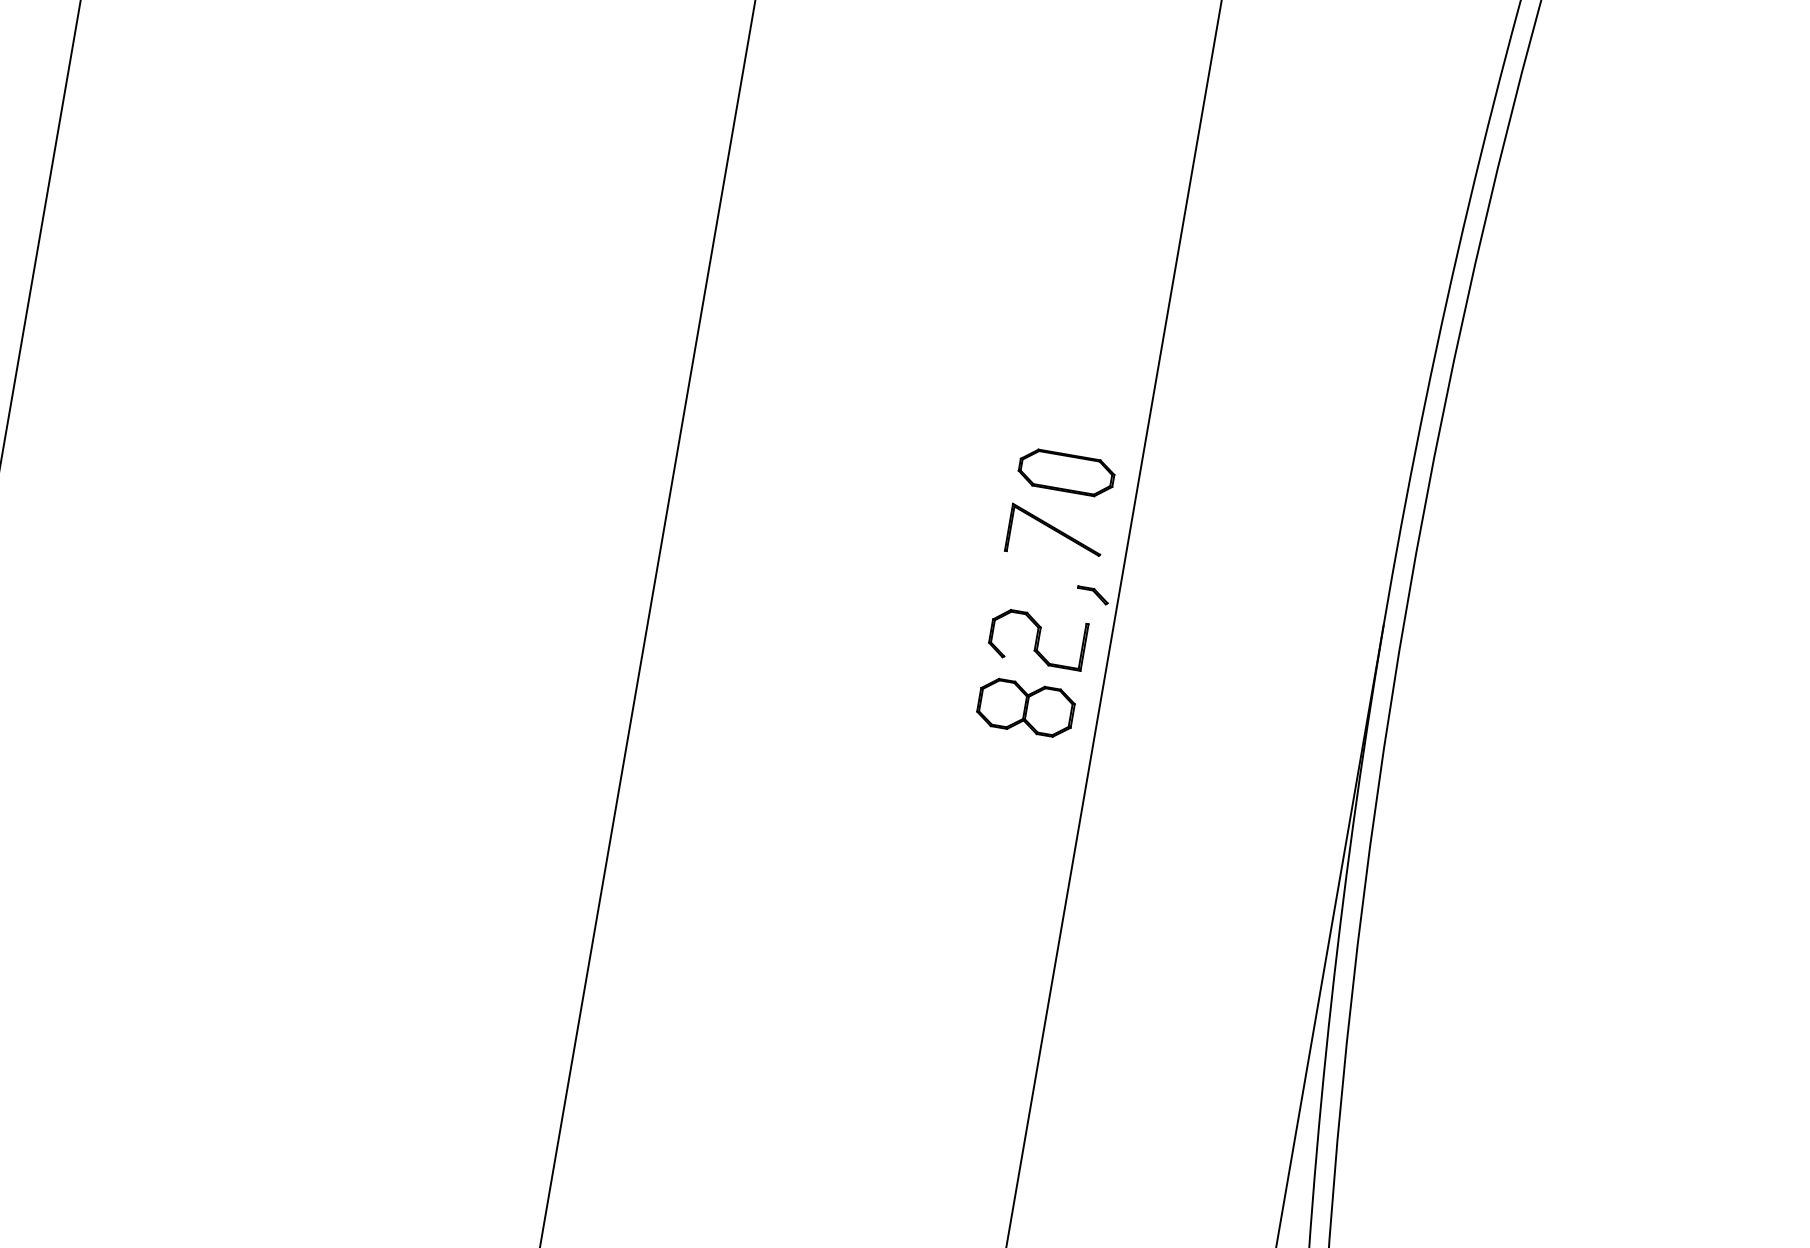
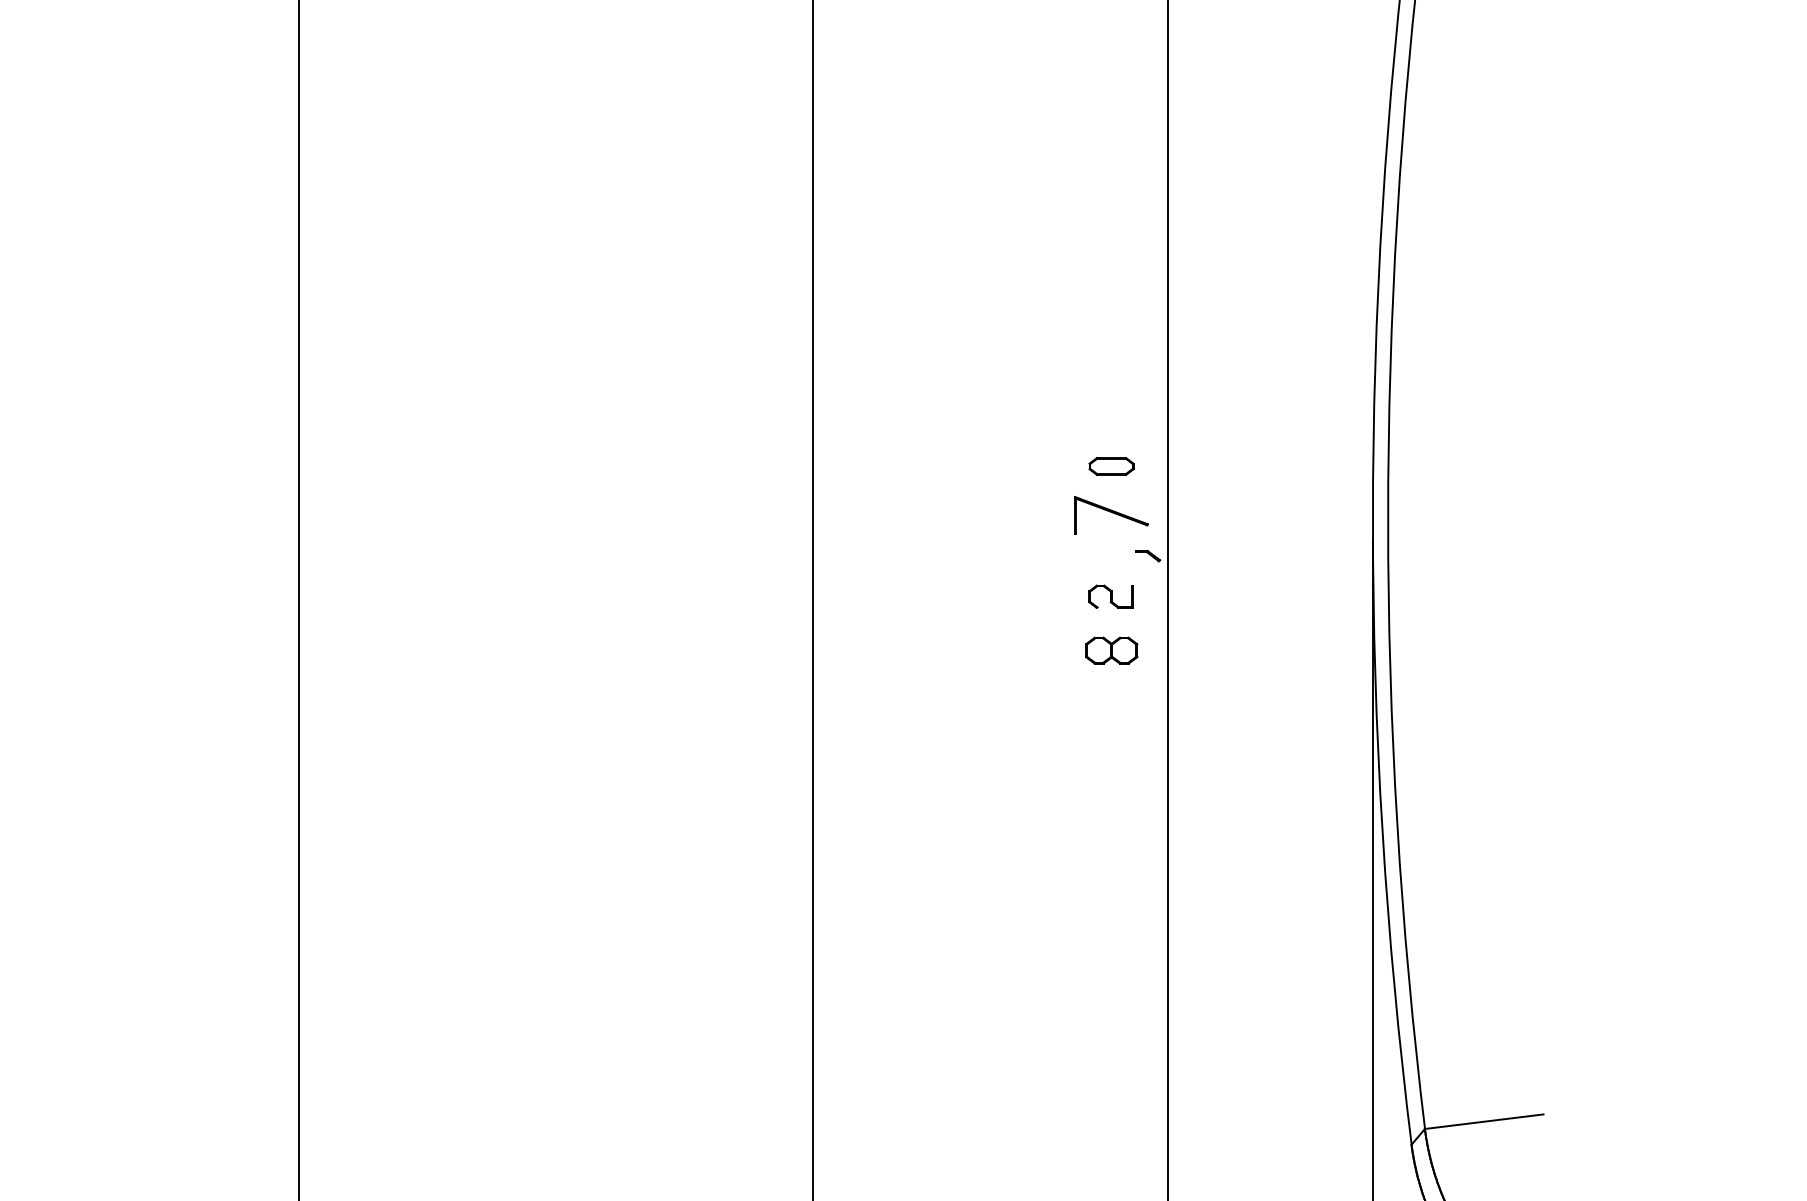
part: (1066, 472) -> (1111, 466), size x0.6
part: (1036, 638) -> (1110, 596), size x0.6
part: (1025, 707) -> (1111, 650), size x0.7

